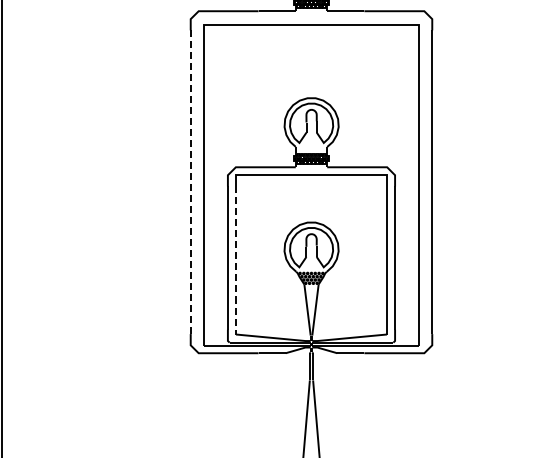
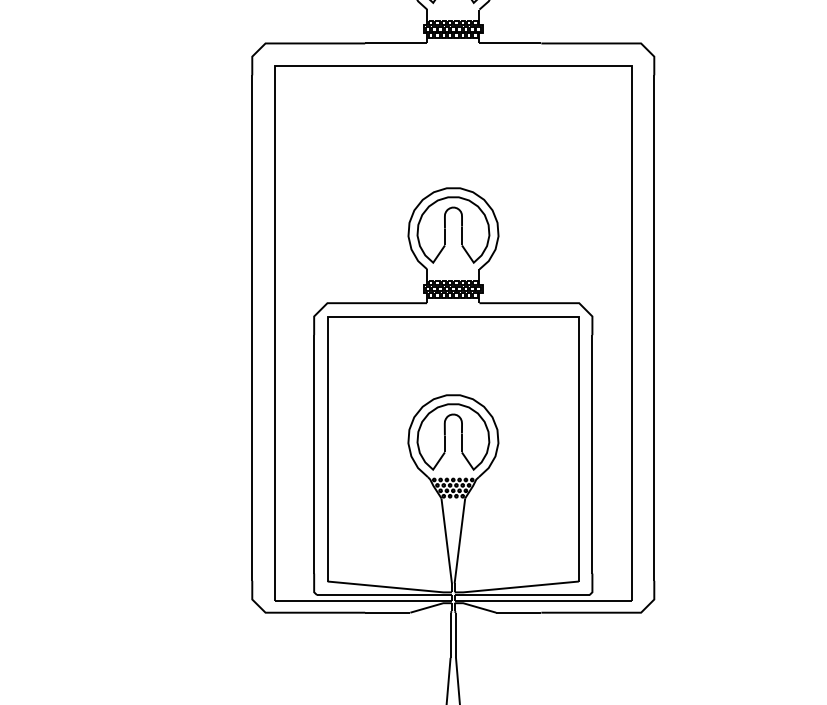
line: (190, 182) -> (251, 328), dashed -> solid
line: (236, 261) -> (328, 460), dashed -> solid

